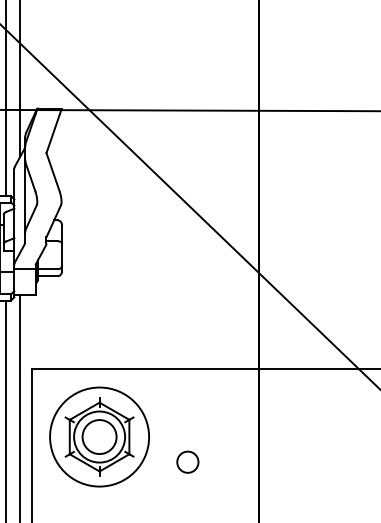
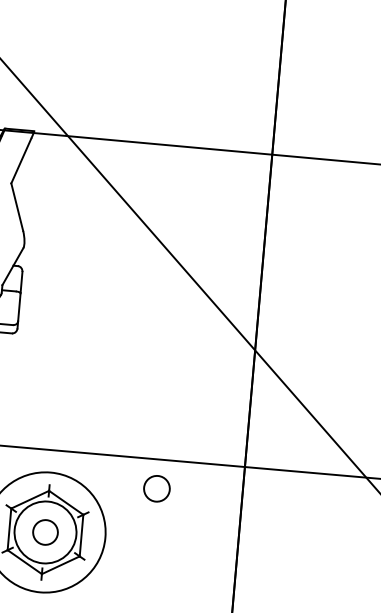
circle: (99, 437) -> (45, 533), size x0.6
circle: (187, 461) -> (156, 487), moved

